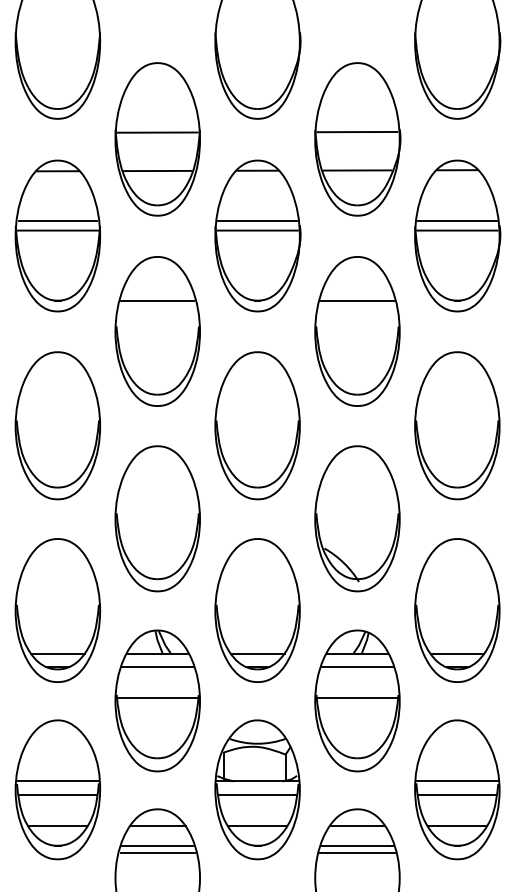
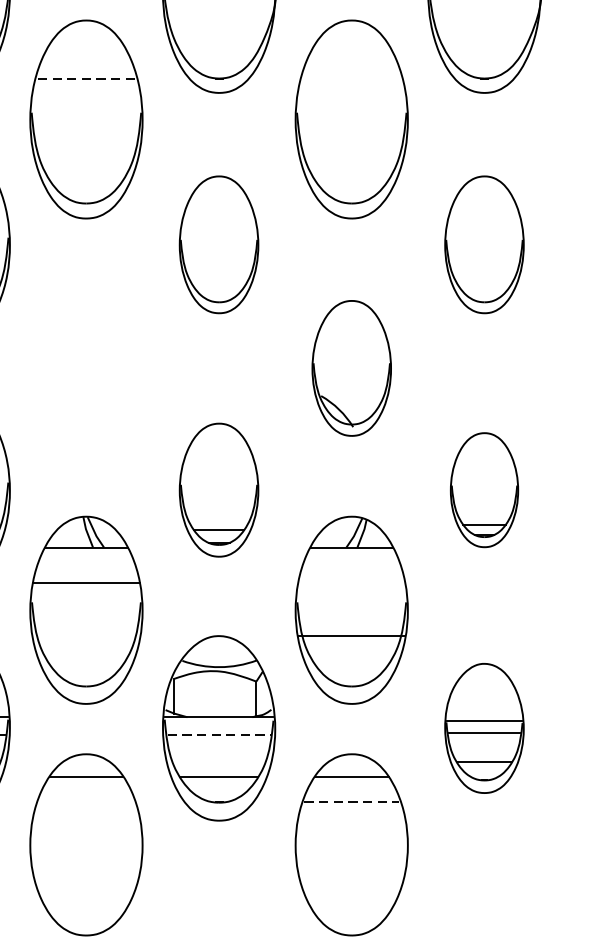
line: (157, 301) -> (86, 79), solid -> dashed
line: (357, 301) -> (351, 79), removed
part: (257, 425) -> (218, 244), size x0.7
part: (457, 425) -> (484, 244), size x0.7
part: (157, 518) -> (86, 367), removed
part: (357, 518) -> (351, 367), size x0.7
part: (257, 610) -> (218, 490), size x0.7
part: (457, 610) -> (484, 490), size x0.6
line: (157, 666) -> (86, 564), removed
line: (357, 666) -> (351, 564), removed
line: (157, 698) -> (86, 583), moved
line: (357, 698) -> (351, 636), moved
part: (457, 789) -> (484, 727), size x0.7
line: (257, 794) -> (218, 734), solid -> dashed
line: (157, 845) -> (86, 802), removed
line: (357, 845) -> (351, 802), solid -> dashed
line: (157, 852) -> (86, 811), removed
line: (357, 852) -> (351, 811), removed

